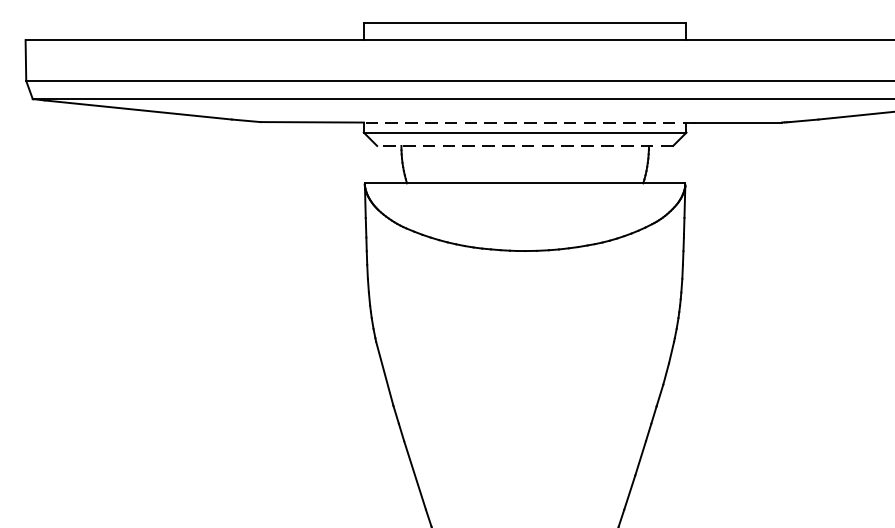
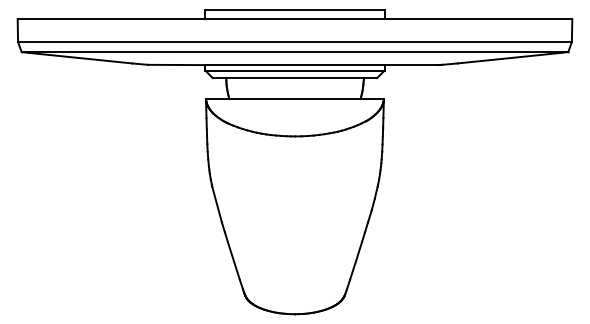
line: (529, 123) -> (297, 65), dashed -> solid
line: (524, 146) -> (294, 78), dashed -> solid

